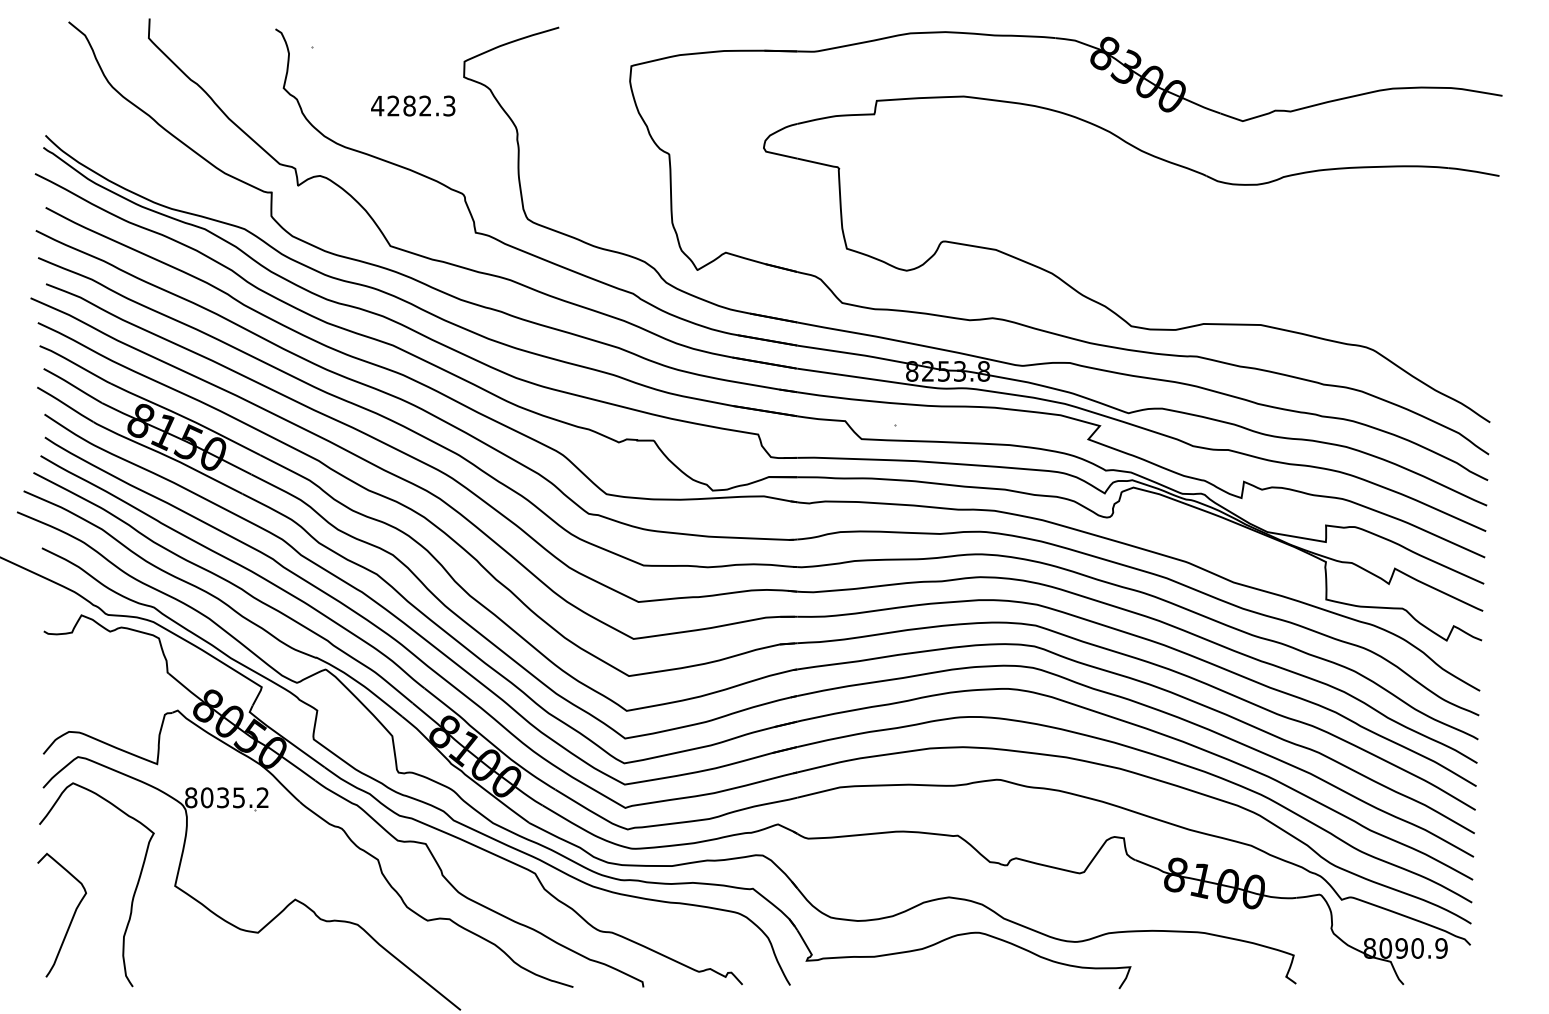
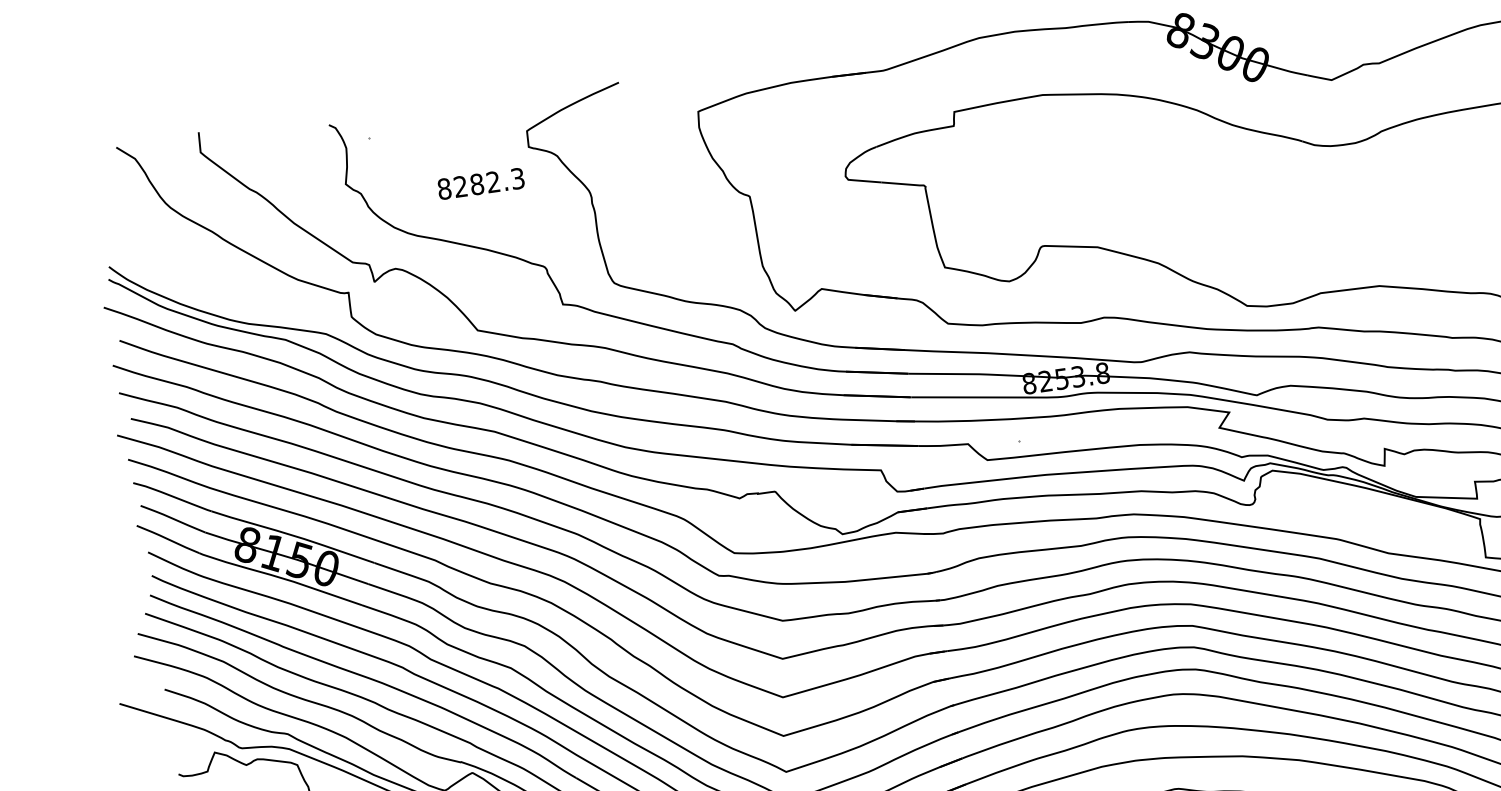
text: (377, 105) -> (444, 188), 4282.3 -> 8282.3

